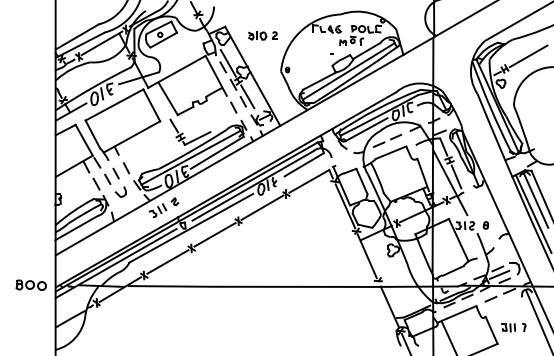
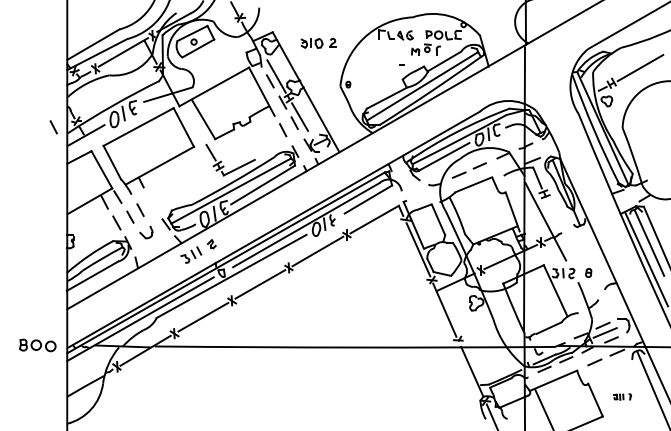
line: (126, 168) -> (53, 127), moved
line: (456, 176) -> (553, 213), removed
part: (513, 327) -> (622, 396), size x0.6

